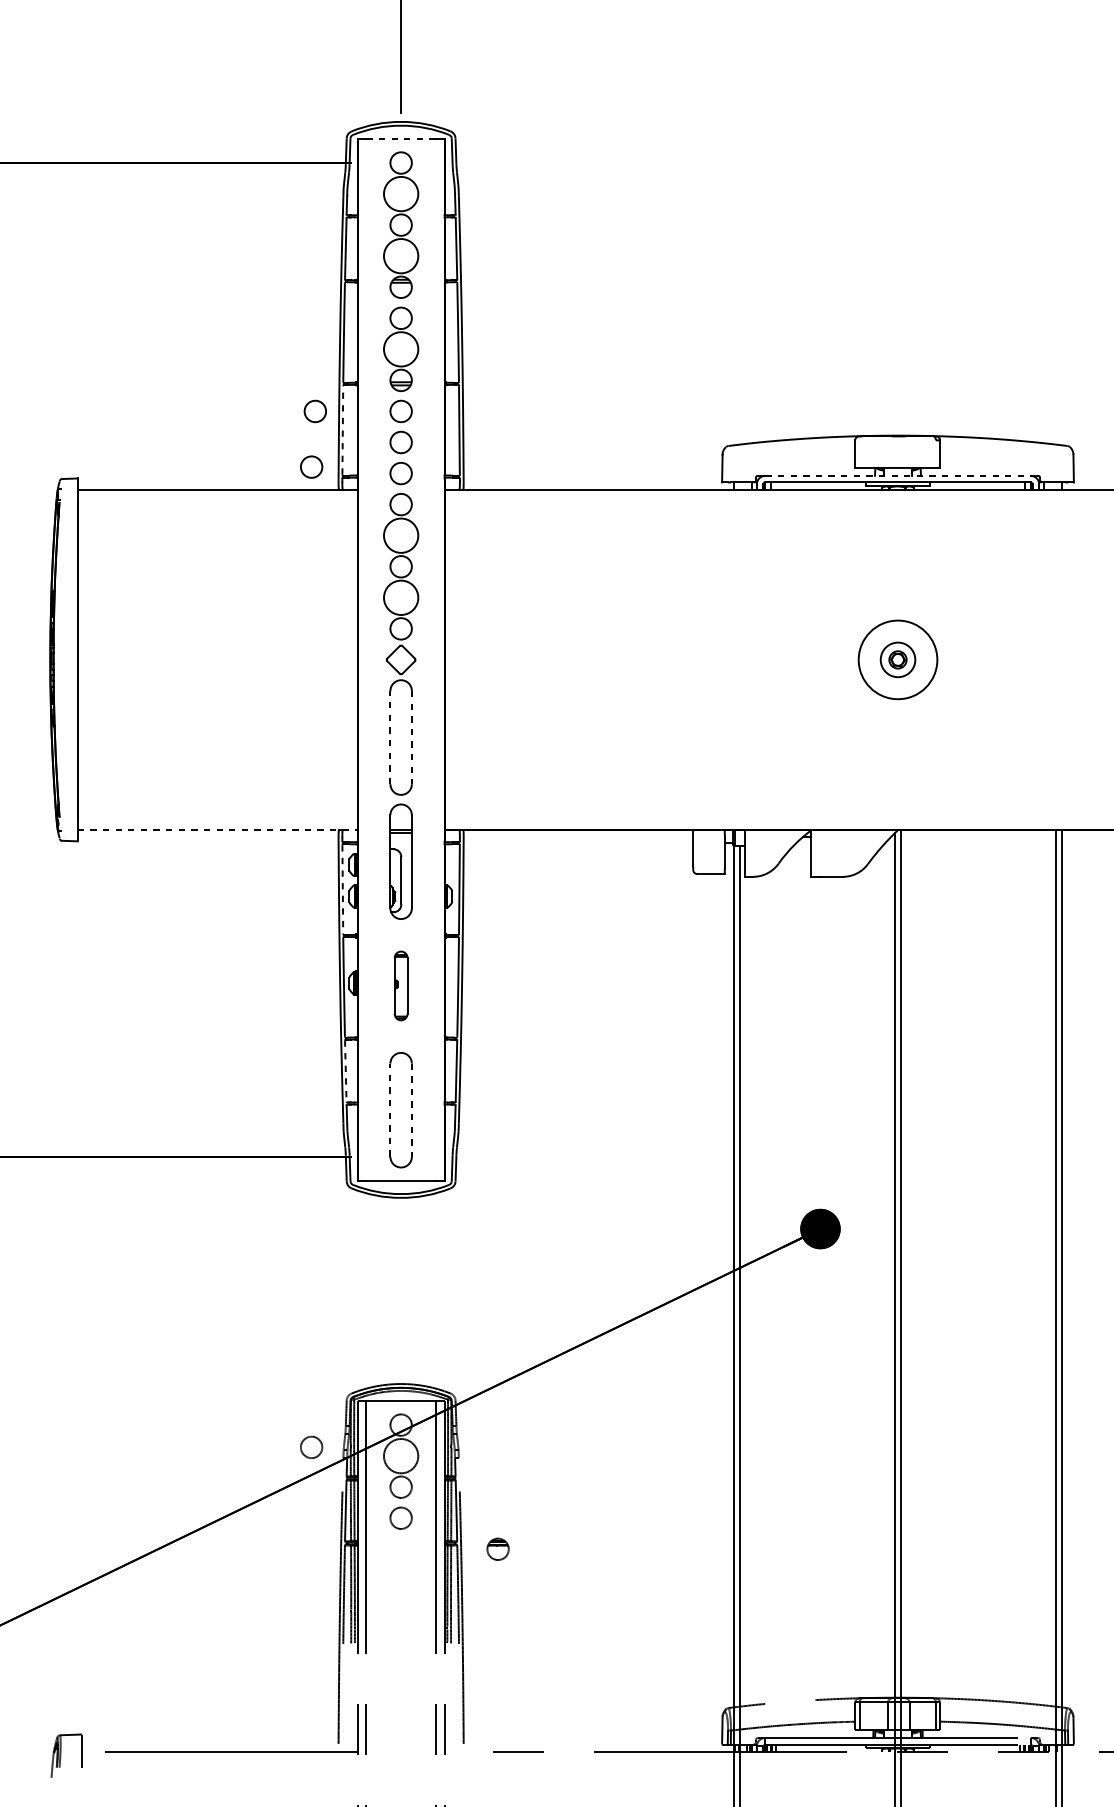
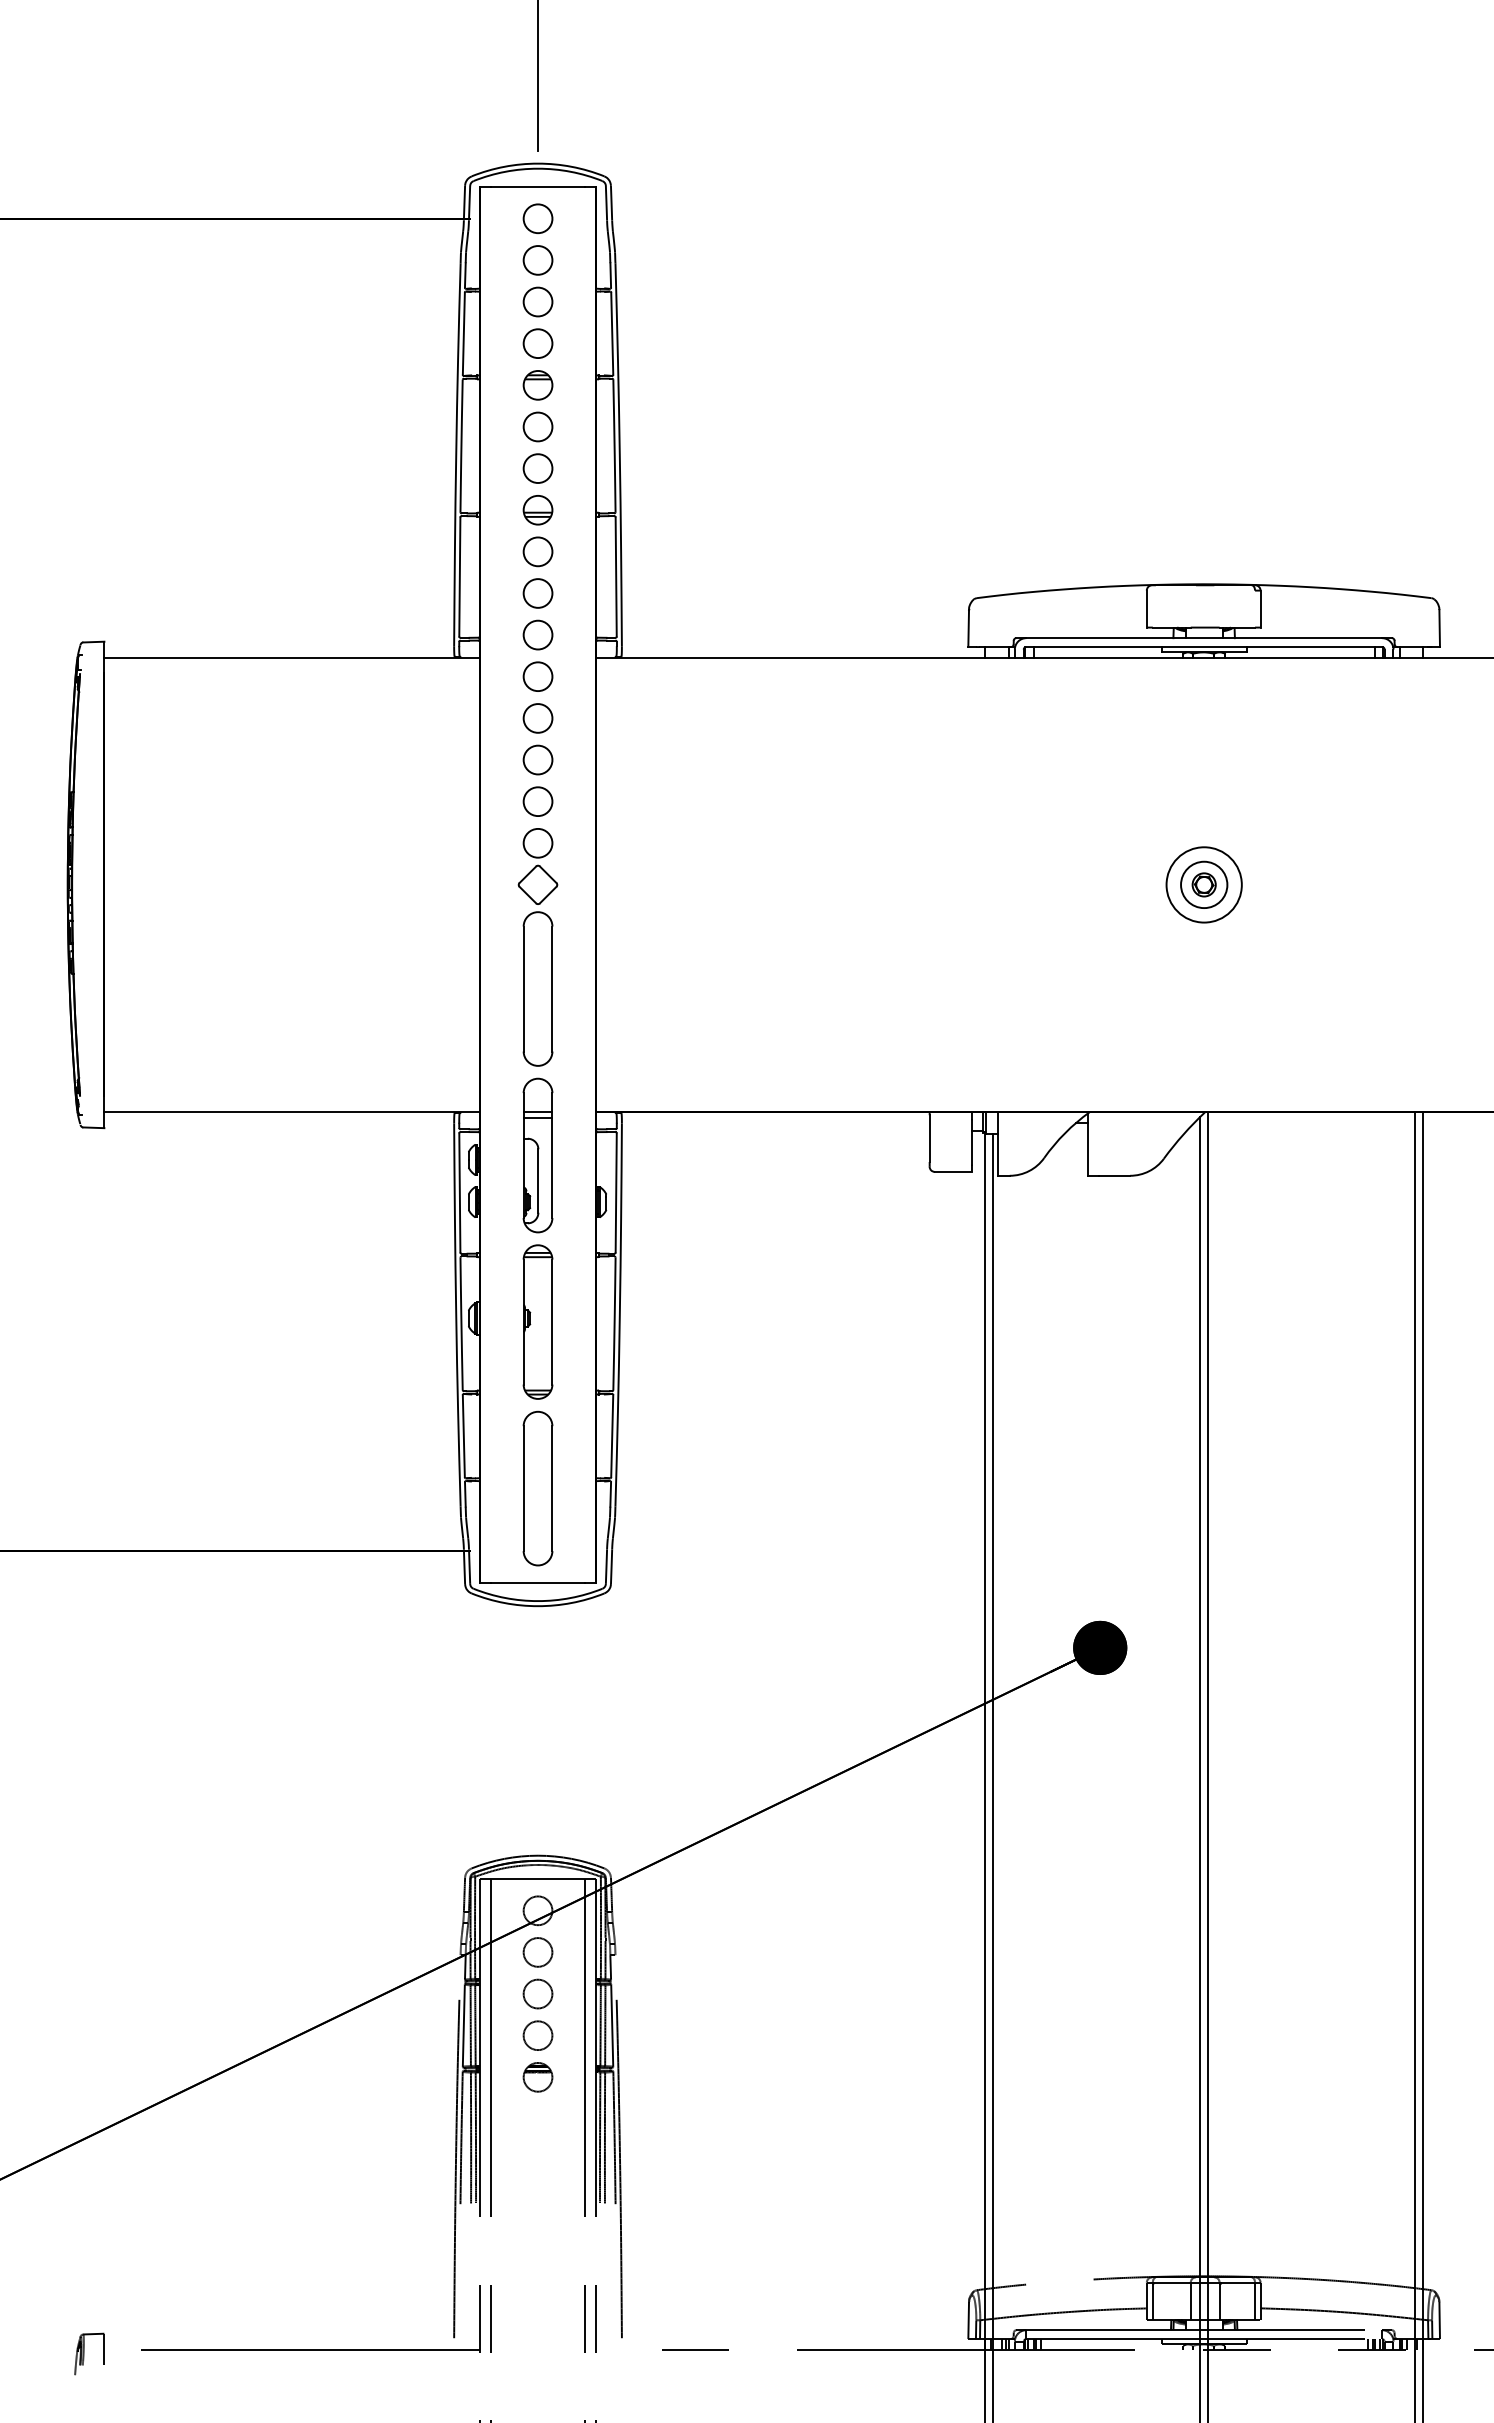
line: (401, 138) -> (538, 186), dashed -> solid
circle: (400, 194) -> (537, 260), size x0.62
circle: (400, 256) -> (537, 343), size x0.62
circle: (400, 349) -> (537, 468), size x0.62
circle: (314, 411) -> (422, 551), removed
line: (342, 429) -> (459, 576), dashed -> solid
circle: (311, 467) -> (417, 626), removed
line: (898, 476) -> (1204, 638), dashed -> solid
circle: (400, 535) -> (537, 718), size x0.62
circle: (400, 597) -> (537, 801), size x0.62
circle: (897, 659) -> (1203, 884), size x0.71
line: (390, 737) -> (523, 988), dashed -> solid
line: (411, 737) -> (552, 989), dashed -> solid
line: (217, 829) -> (292, 1112), dashed -> solid
line: (342, 889) -> (459, 1192), dashed -> solid
part: (400, 985) -> (537, 1321), size x1.67
line: (345, 1071) -> (463, 1436), dashed -> solid
line: (390, 1110) -> (523, 1488), dashed -> solid
line: (411, 1110) -> (552, 1489), dashed -> solid
circle: (311, 1447) -> (417, 1940), removed
circle: (400, 1456) -> (537, 1952), size x0.62
part: (497, 1549) -> (537, 2077), moved
part: (66, 1755) -> (89, 2353), size x0.71

